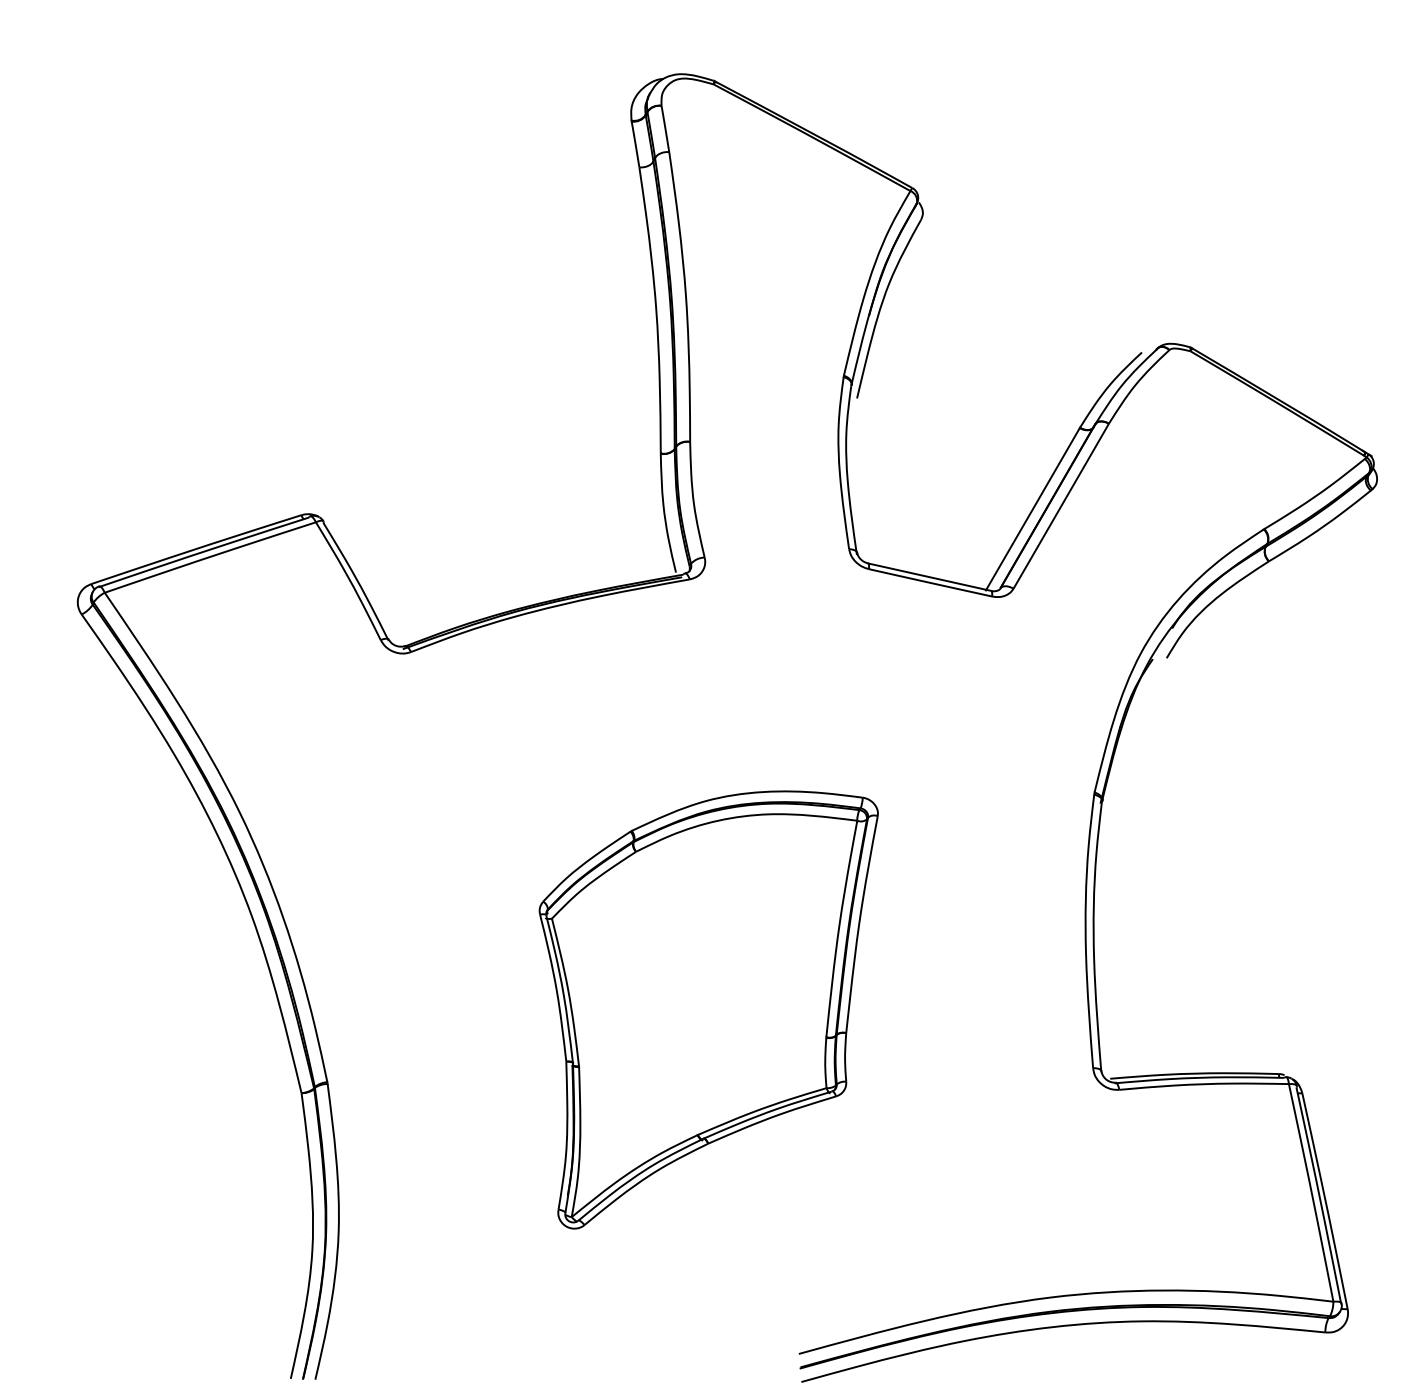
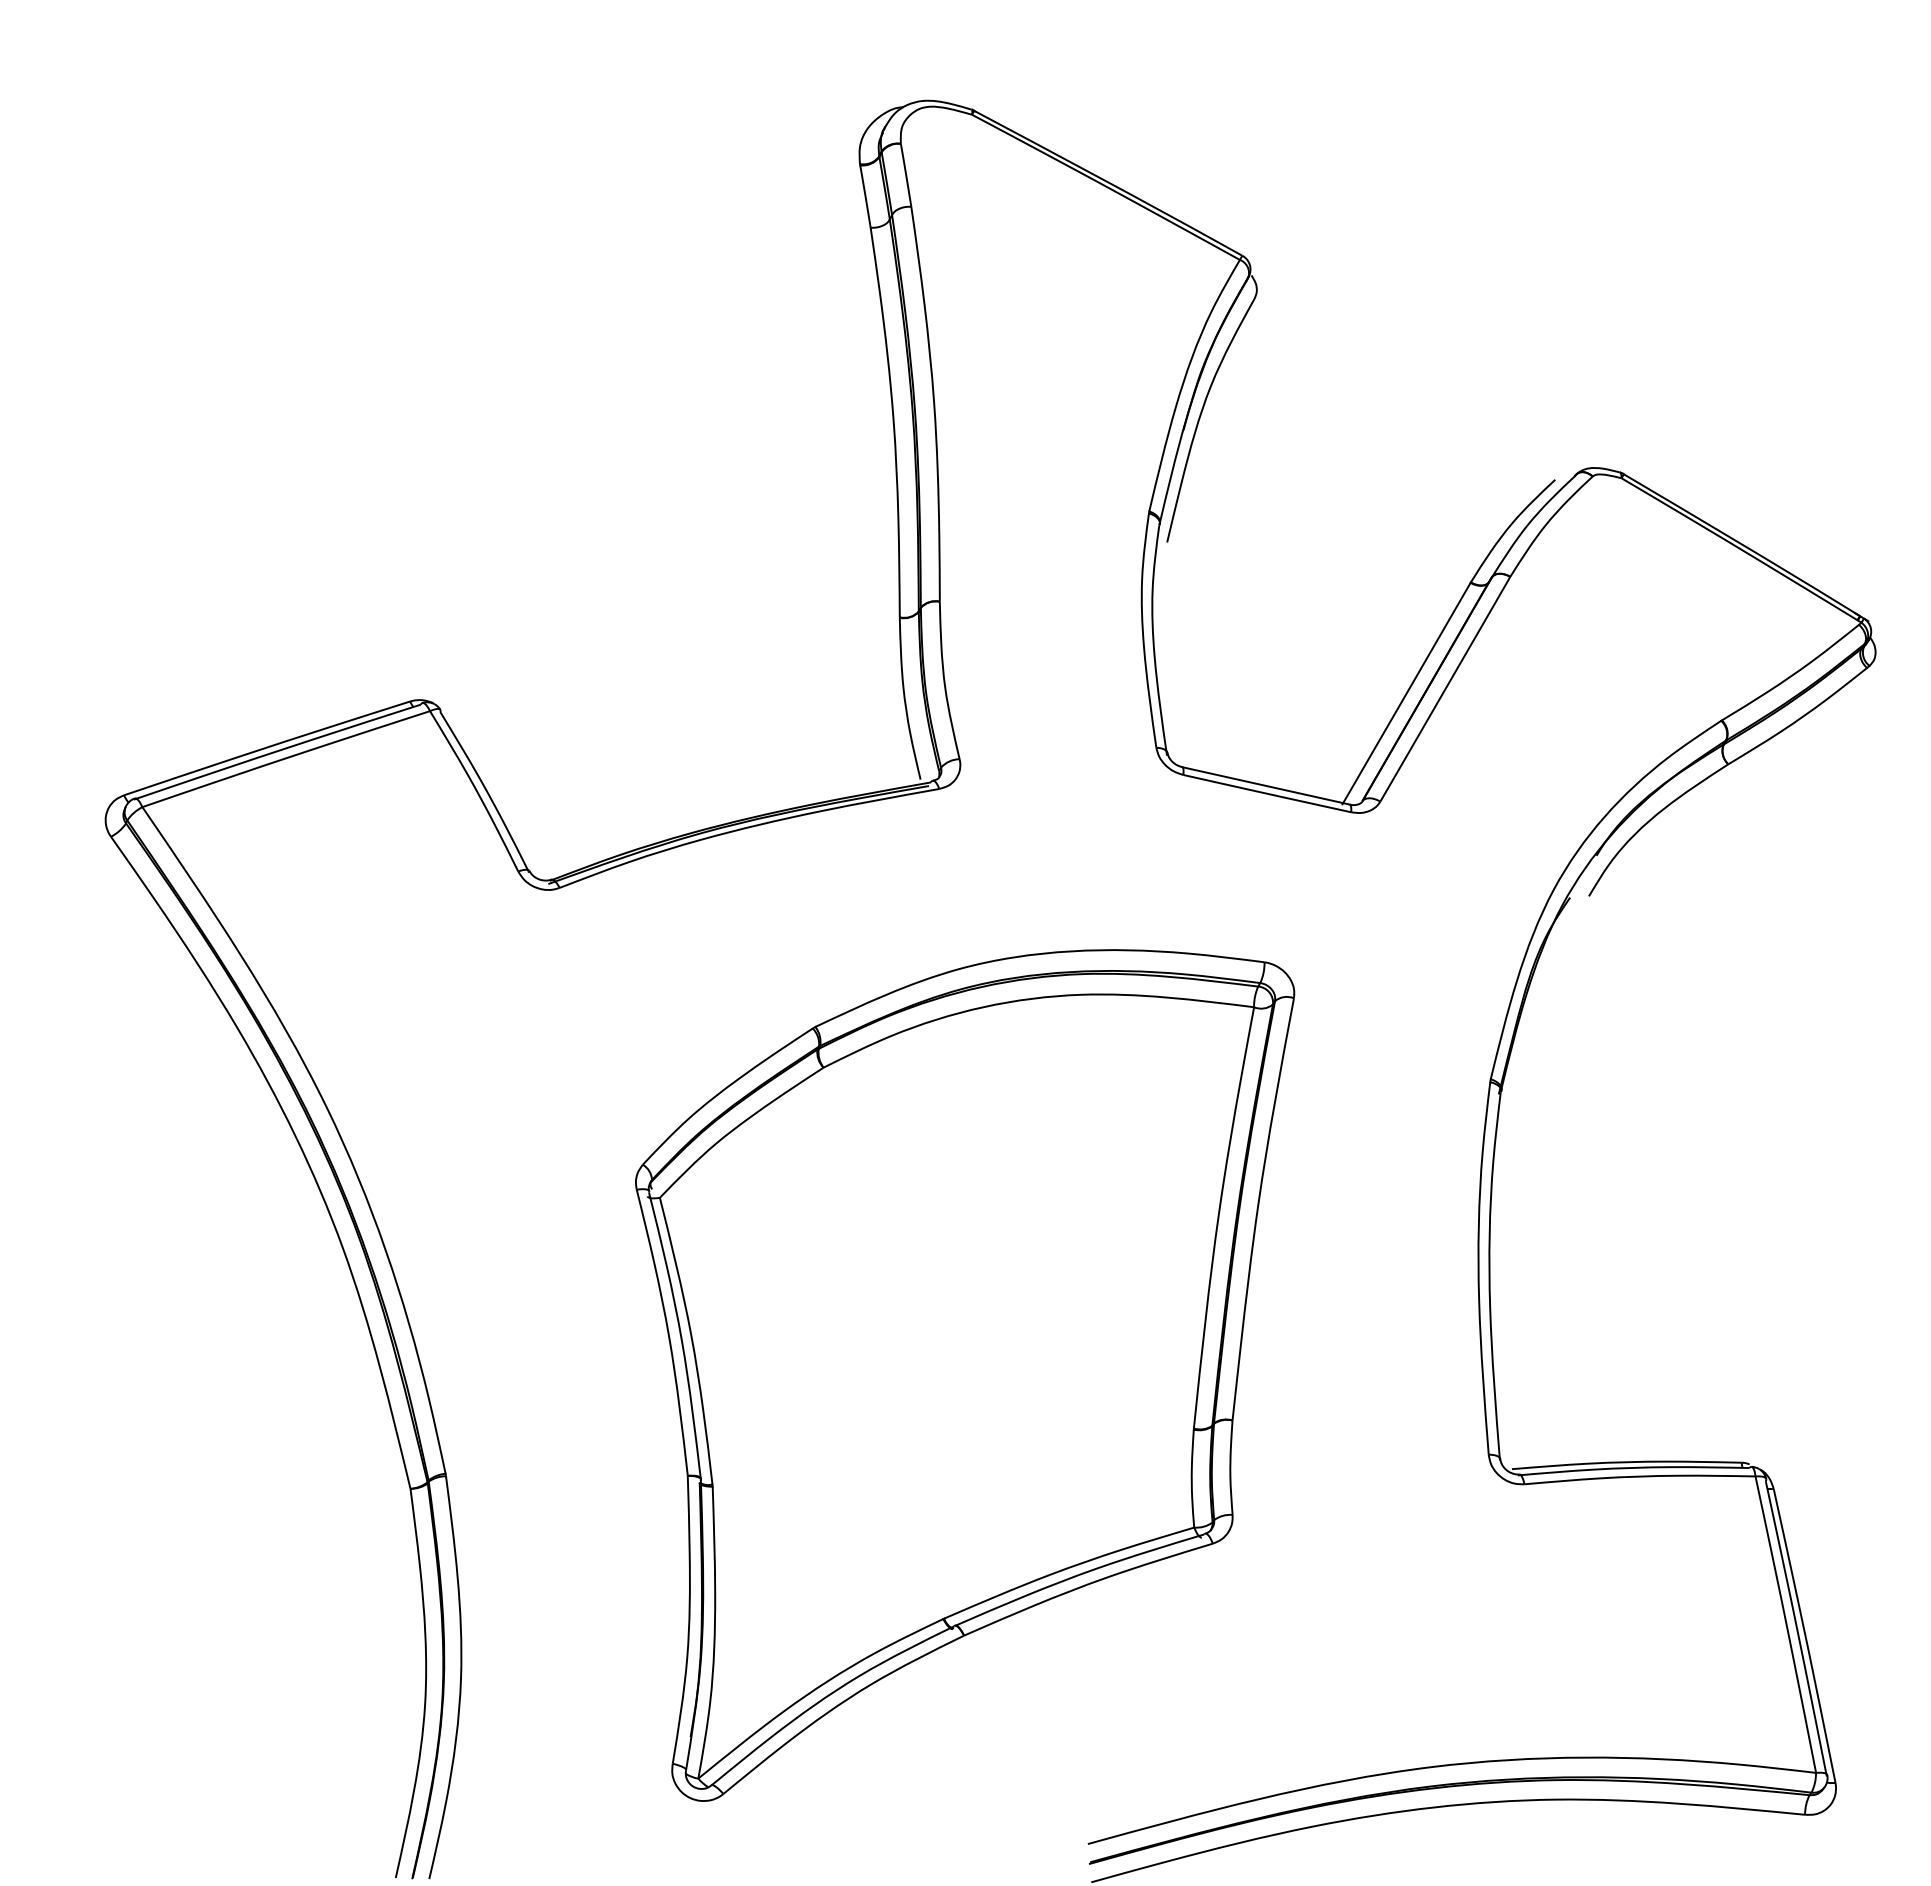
part: (709, 1009) -> (965, 1375), size x1.43

